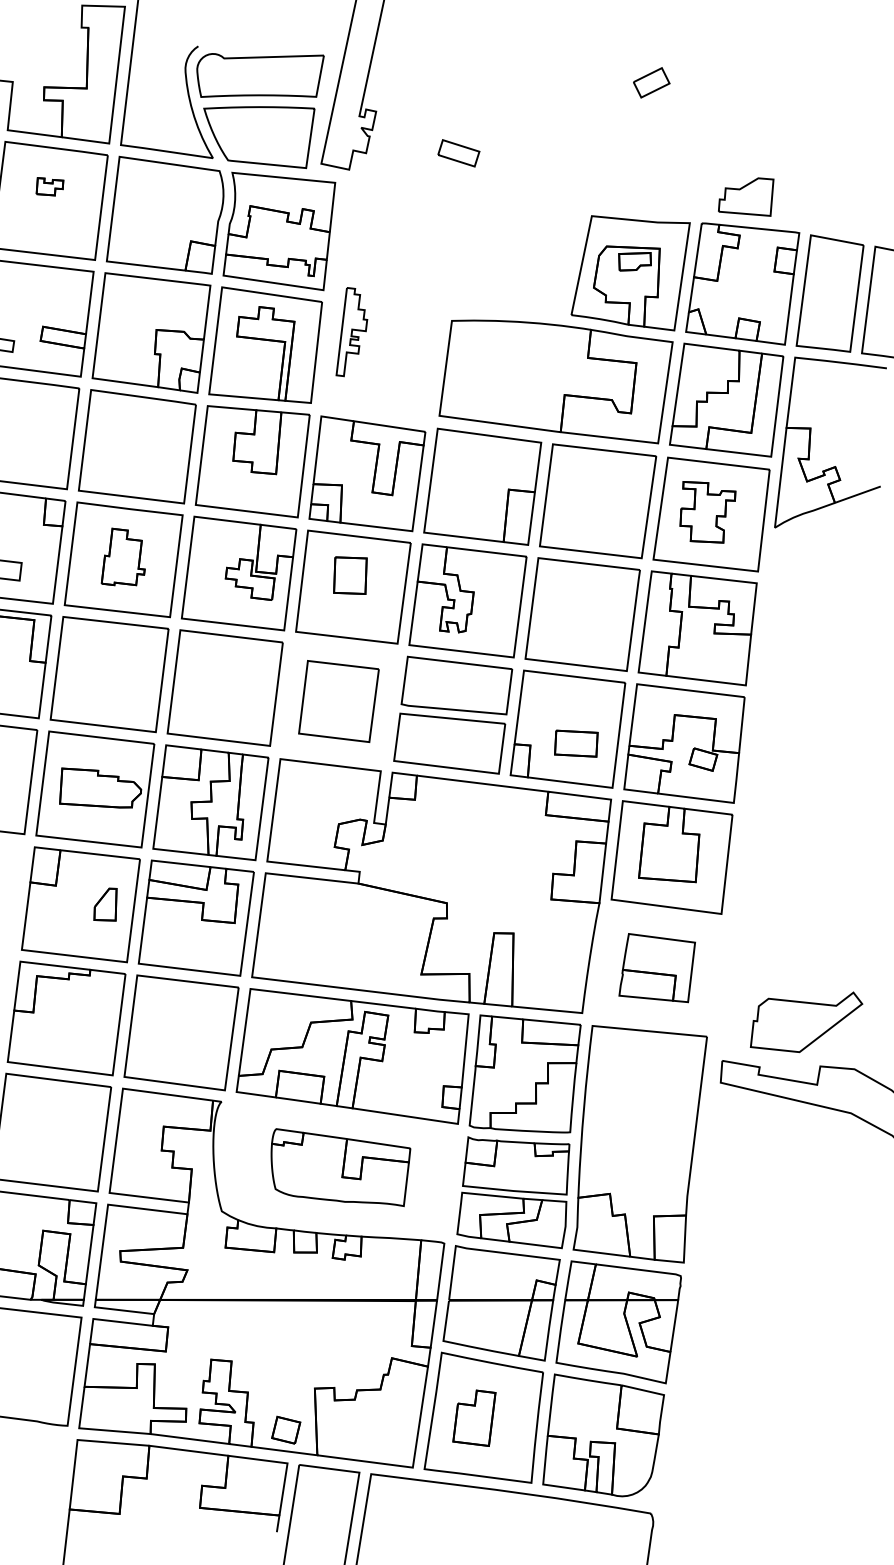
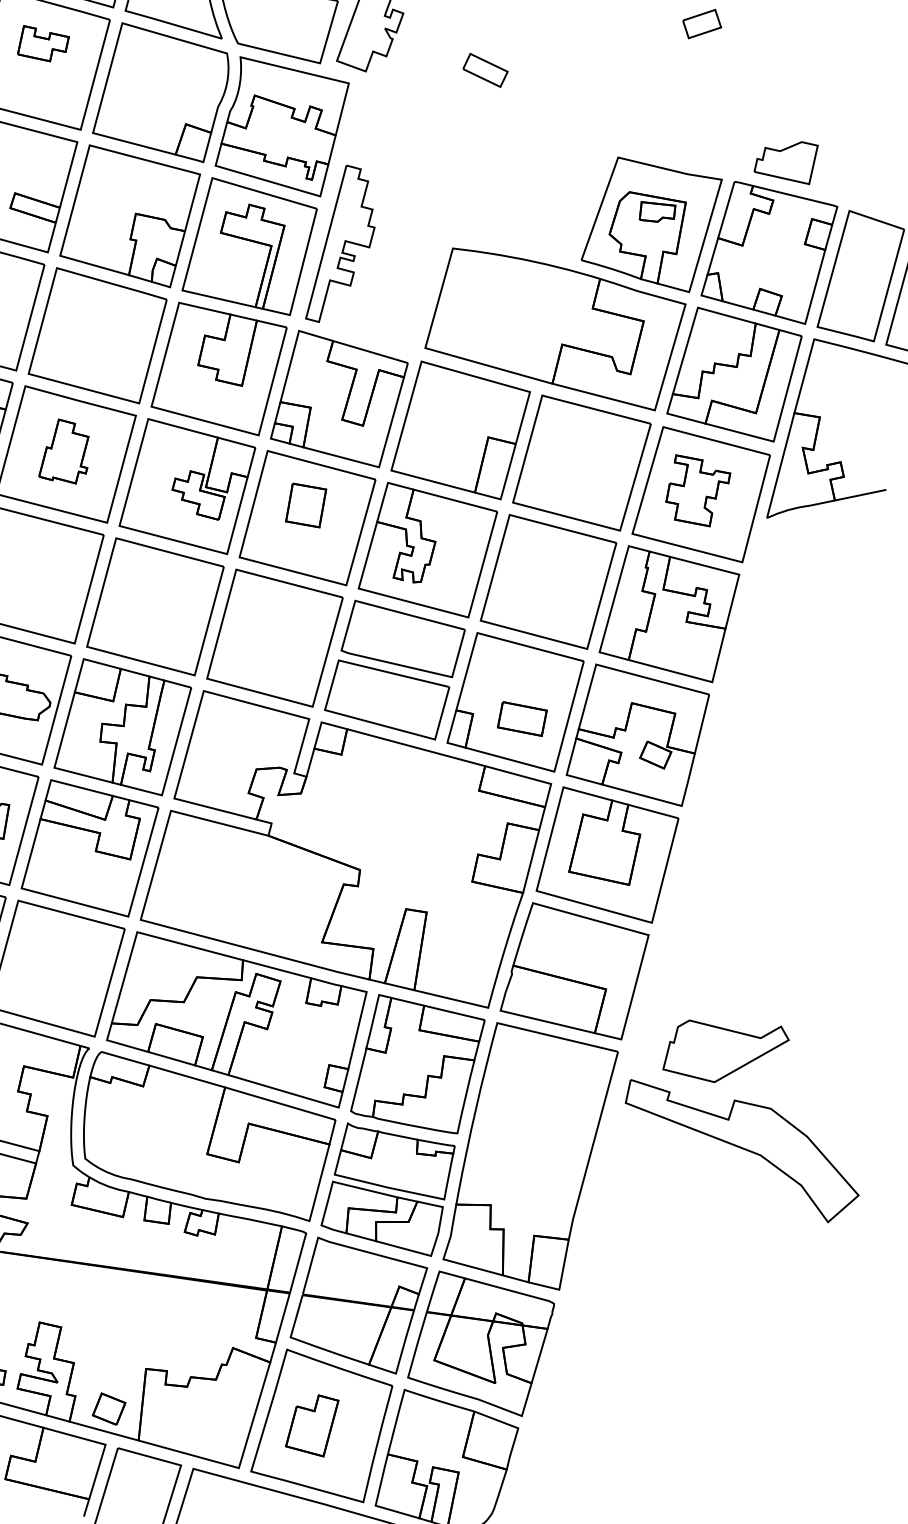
part: (49, 186) -> (43, 44), size x1.67
part: (351, 331) -> (343, 244), size x1.67
part: (338, 701) -> (274, 638), size x1.43
part: (657, 967) -> (575, 970), size x1.67
part: (340, 1167) -> (206, 1136), size x1.67

